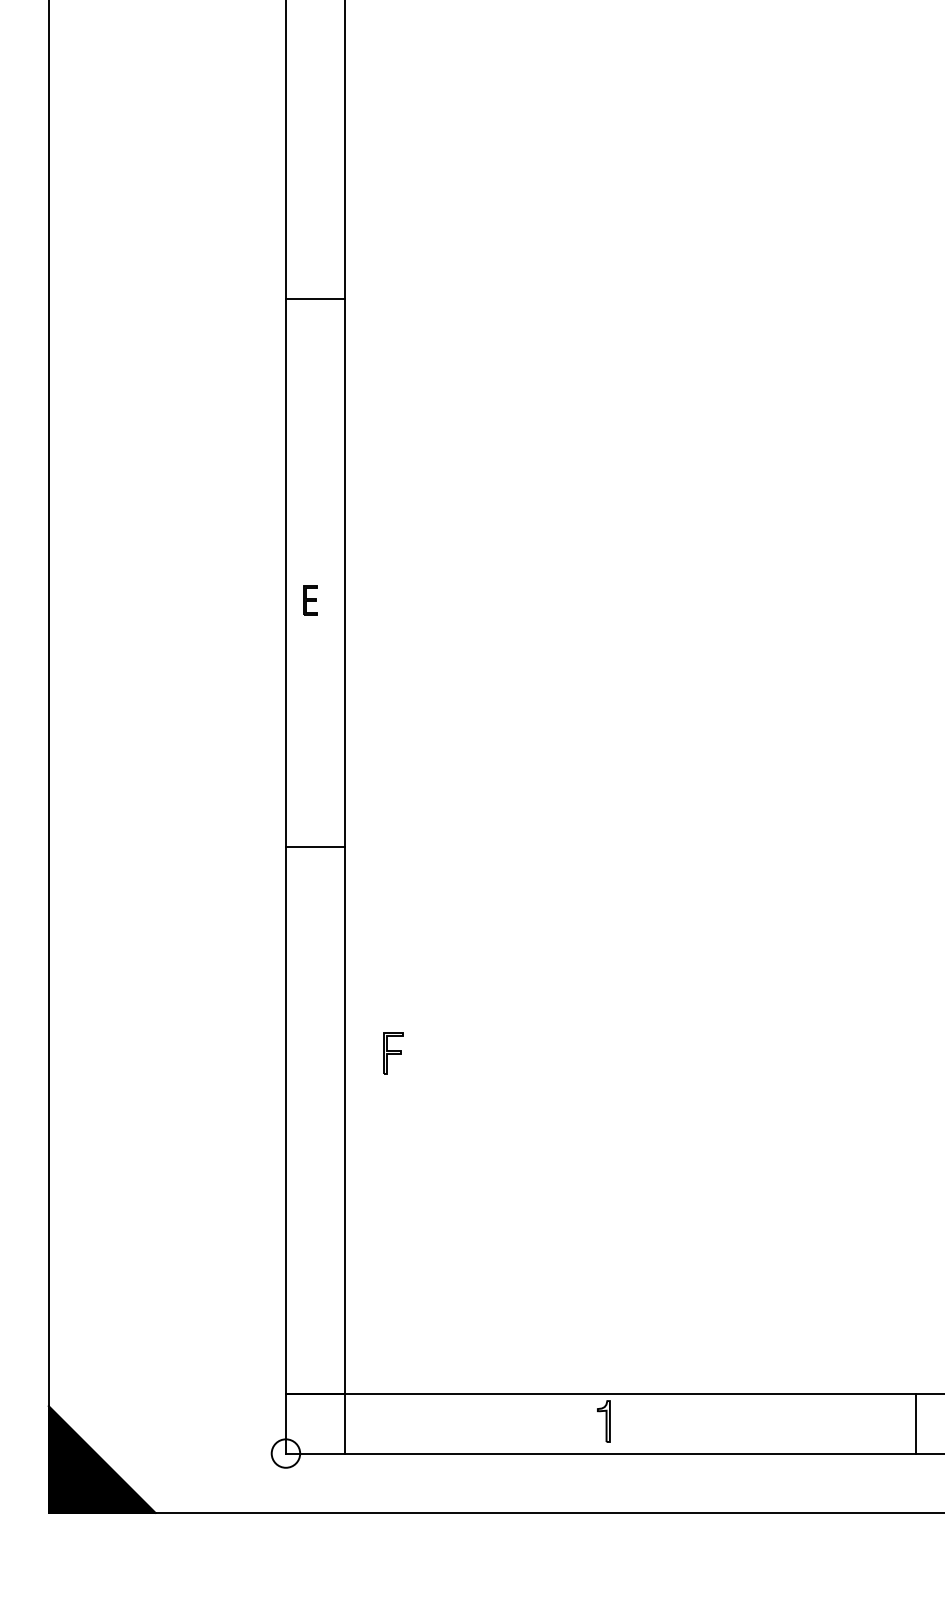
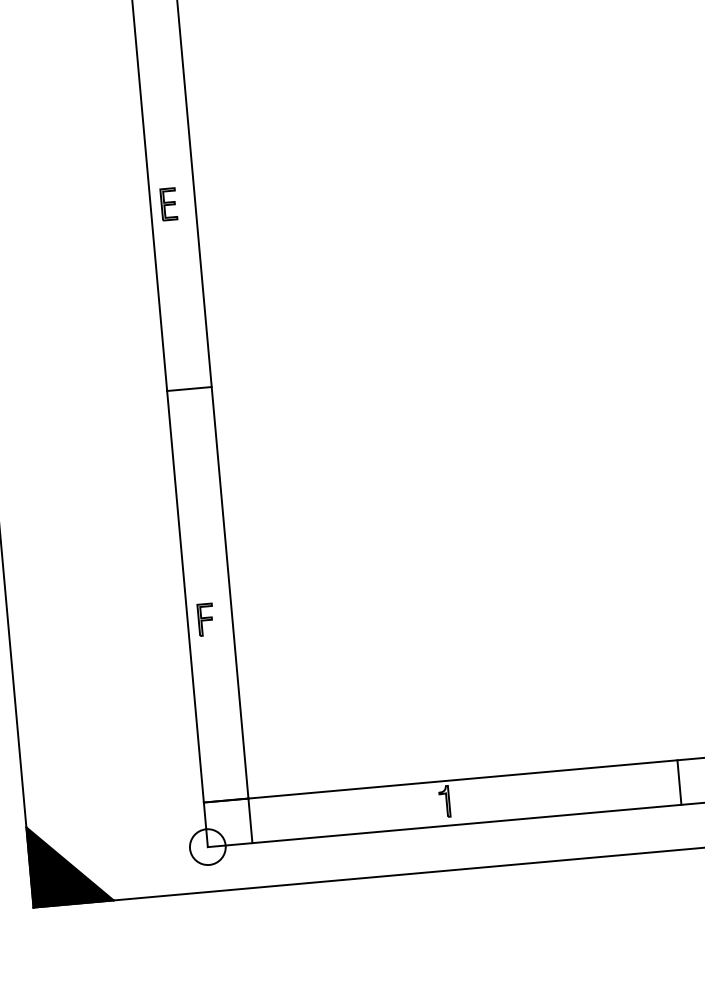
part: (310, 600) -> (169, 204), size x1.43
part: (393, 1053) -> (206, 619), moved
circle: (285, 1453) -> (207, 847), size x1.67

